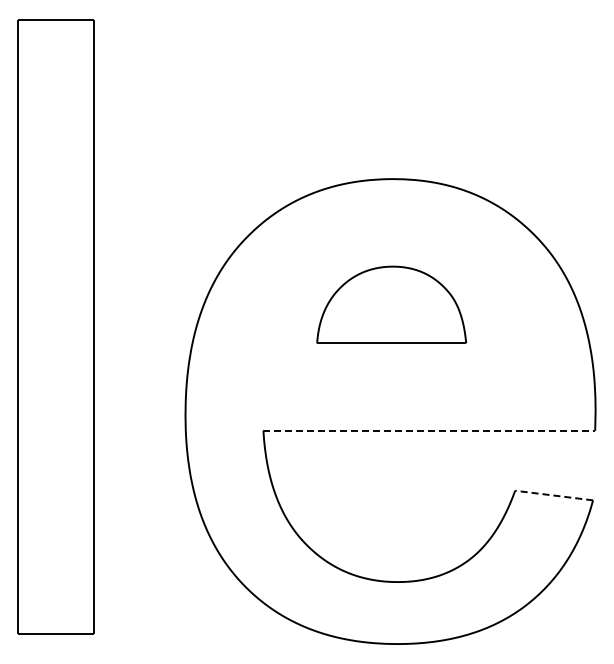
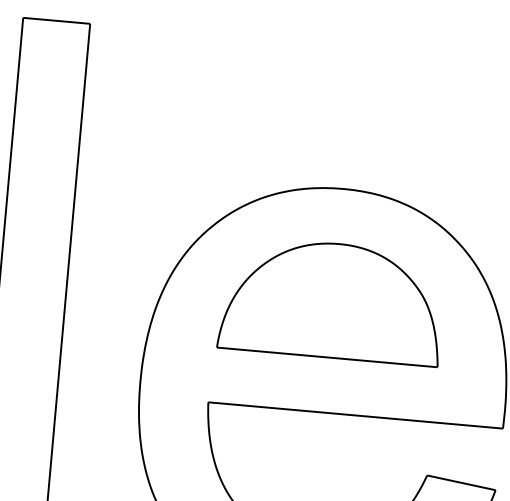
part: (391, 304) -> (332, 300), size x1.67
line: (429, 430) -> (355, 415), dashed -> solid
line: (553, 495) -> (460, 482), dashed -> solid

